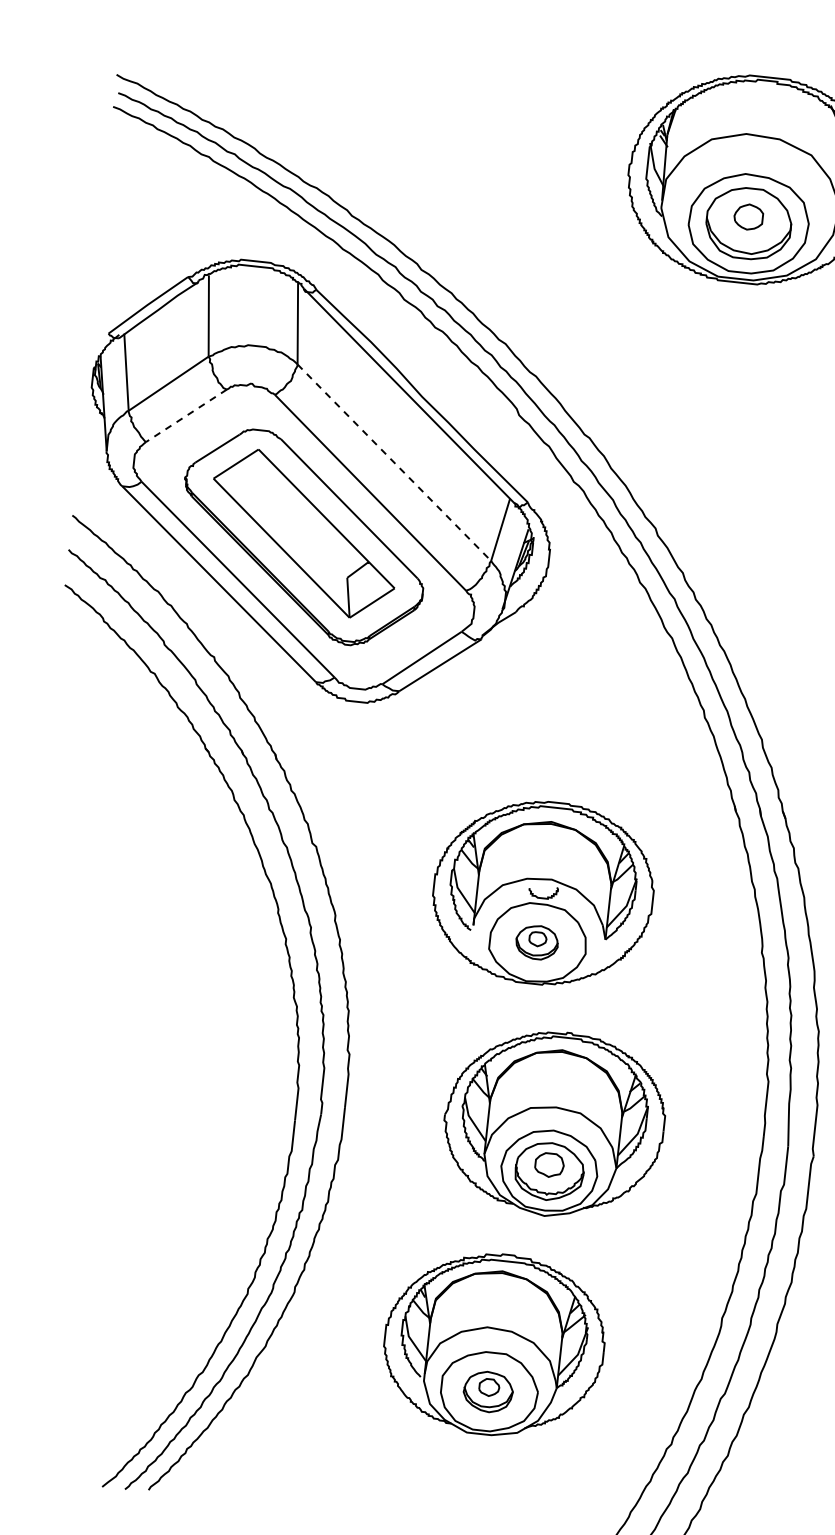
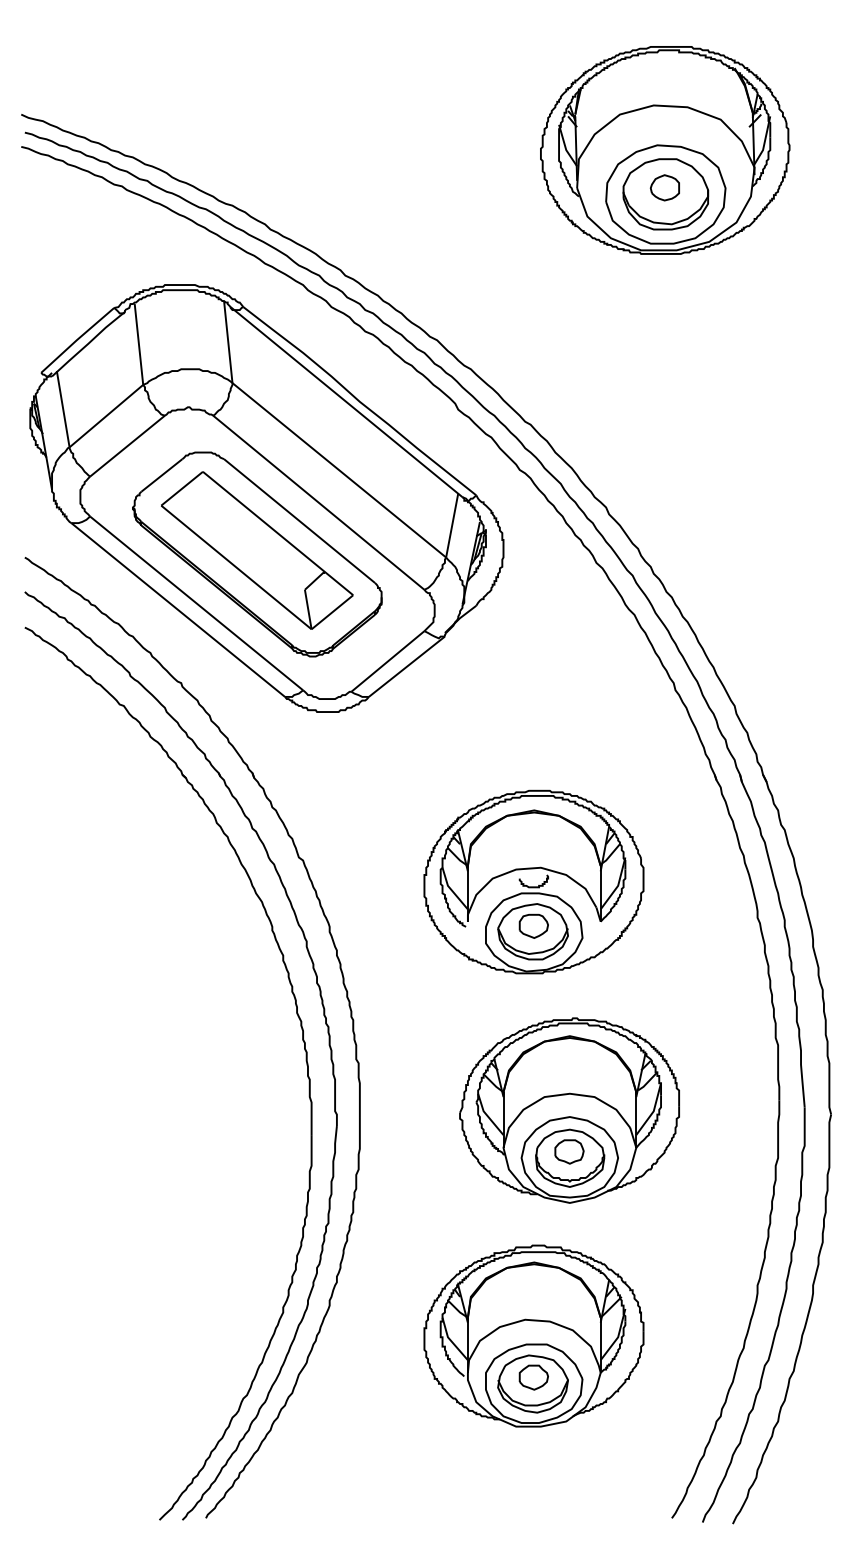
line: (186, 416) -> (127, 446), dashed -> solid
line: (394, 462) -> (339, 470), dashed -> solid
part: (536, 942) -> (532, 931), size x1.67
part: (487, 1391) -> (532, 1383), size x1.43

